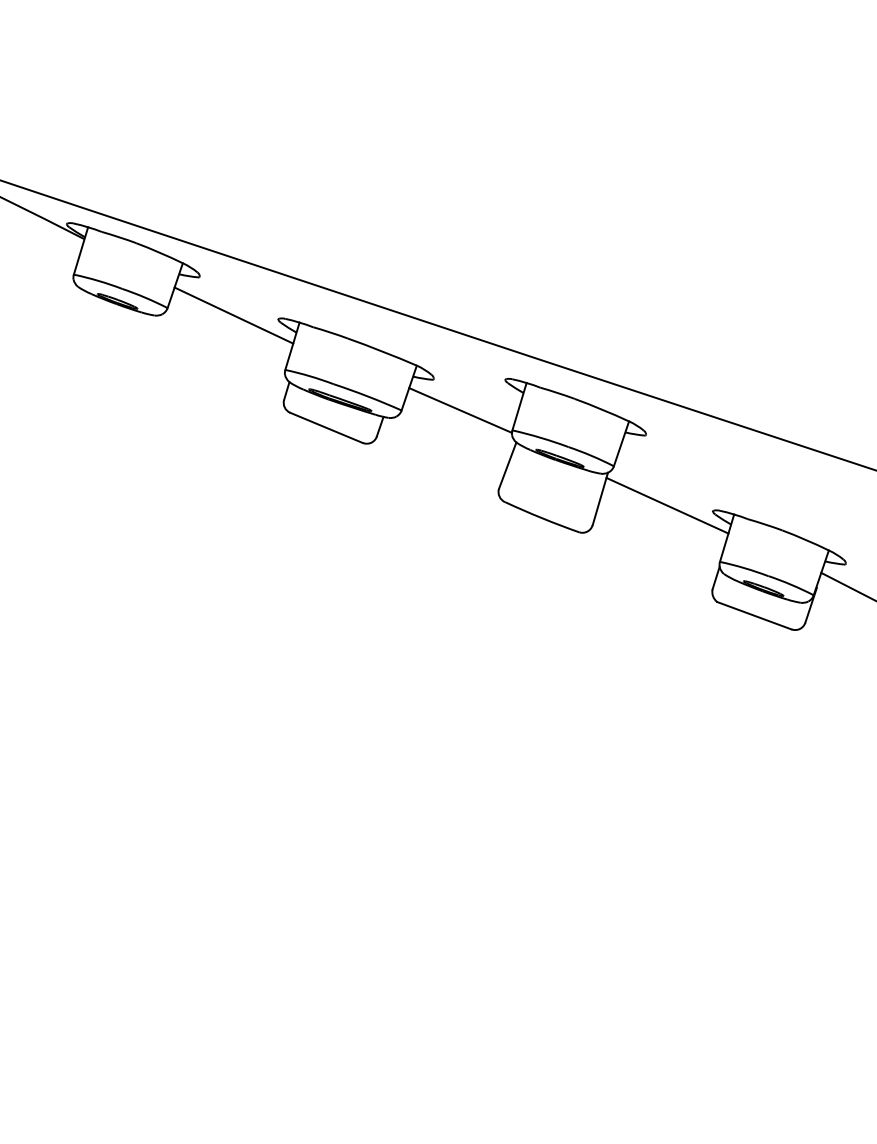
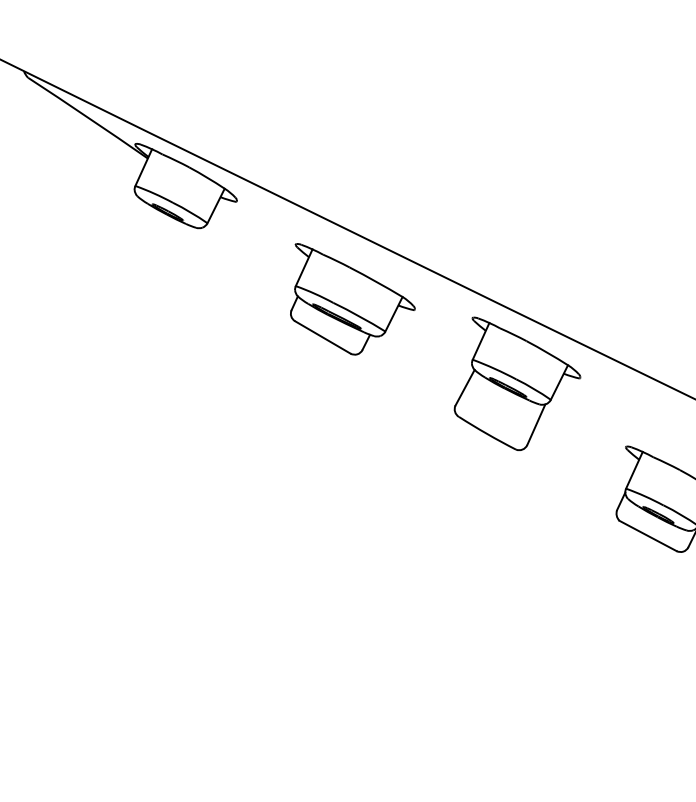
line: (233, 315) -> (259, 236), removed
line: (460, 410) -> (432, 338), removed
line: (667, 505) -> (589, 437), removed

